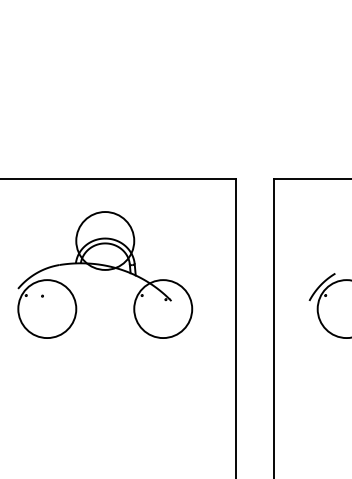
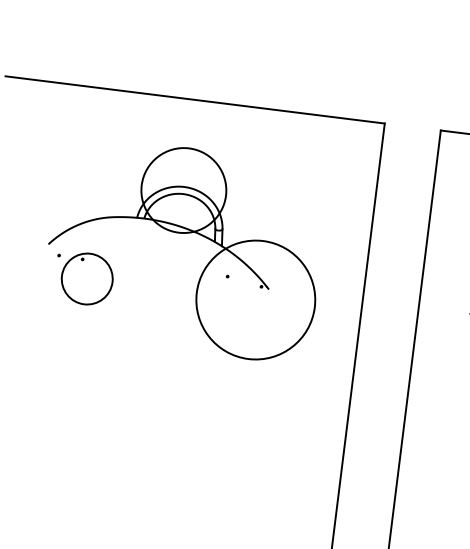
circle: (47, 309) -> (87, 279), size x0.6
circle: (163, 309) -> (256, 300), size x1.4

